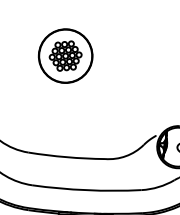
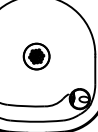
part: (65, 55) -> (36, 56), moved

